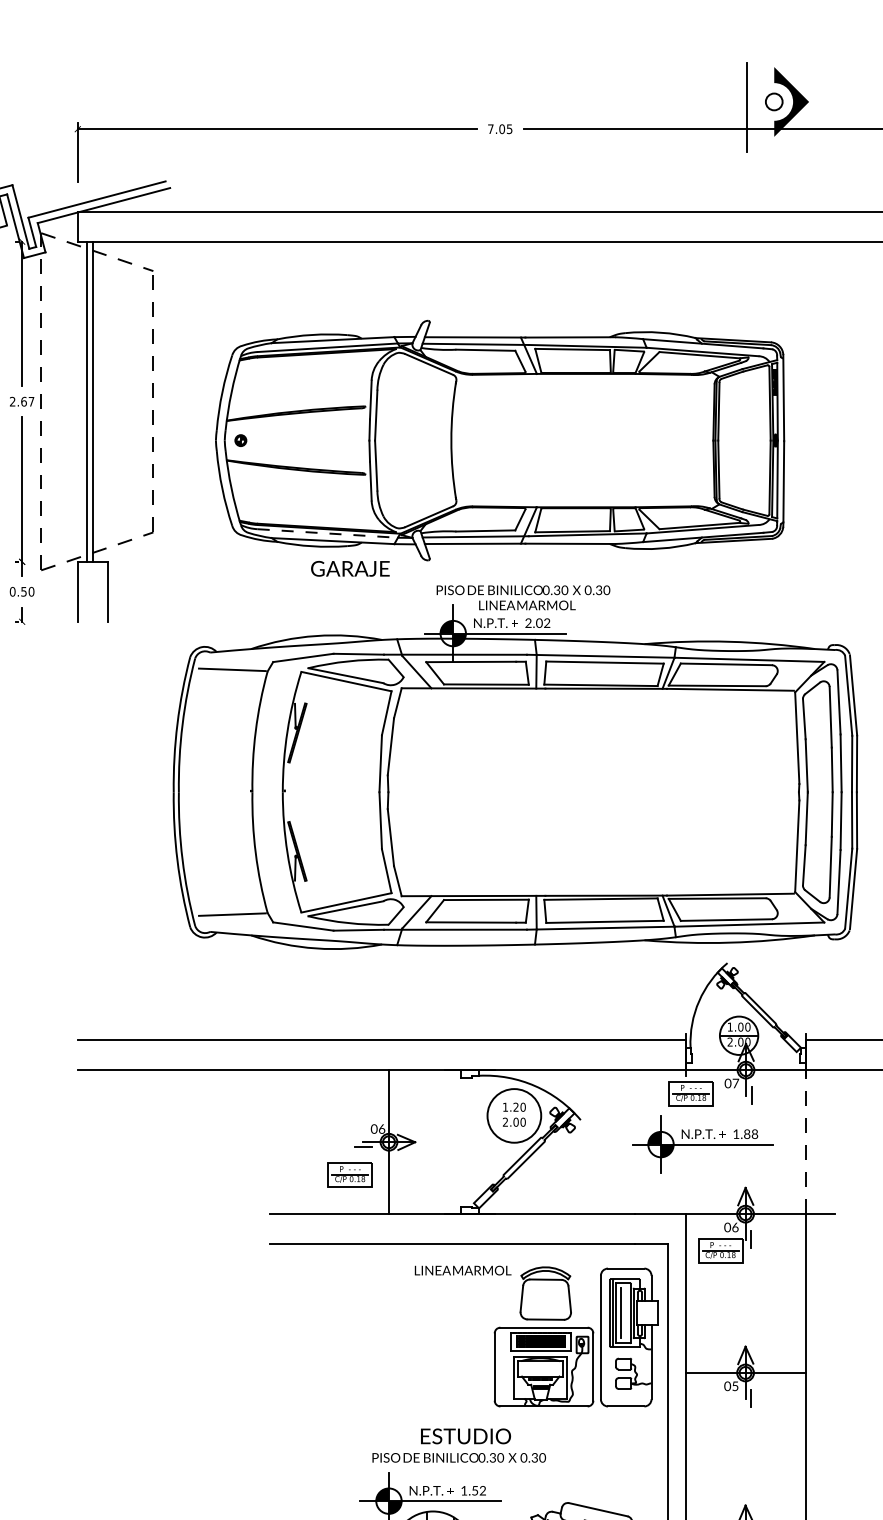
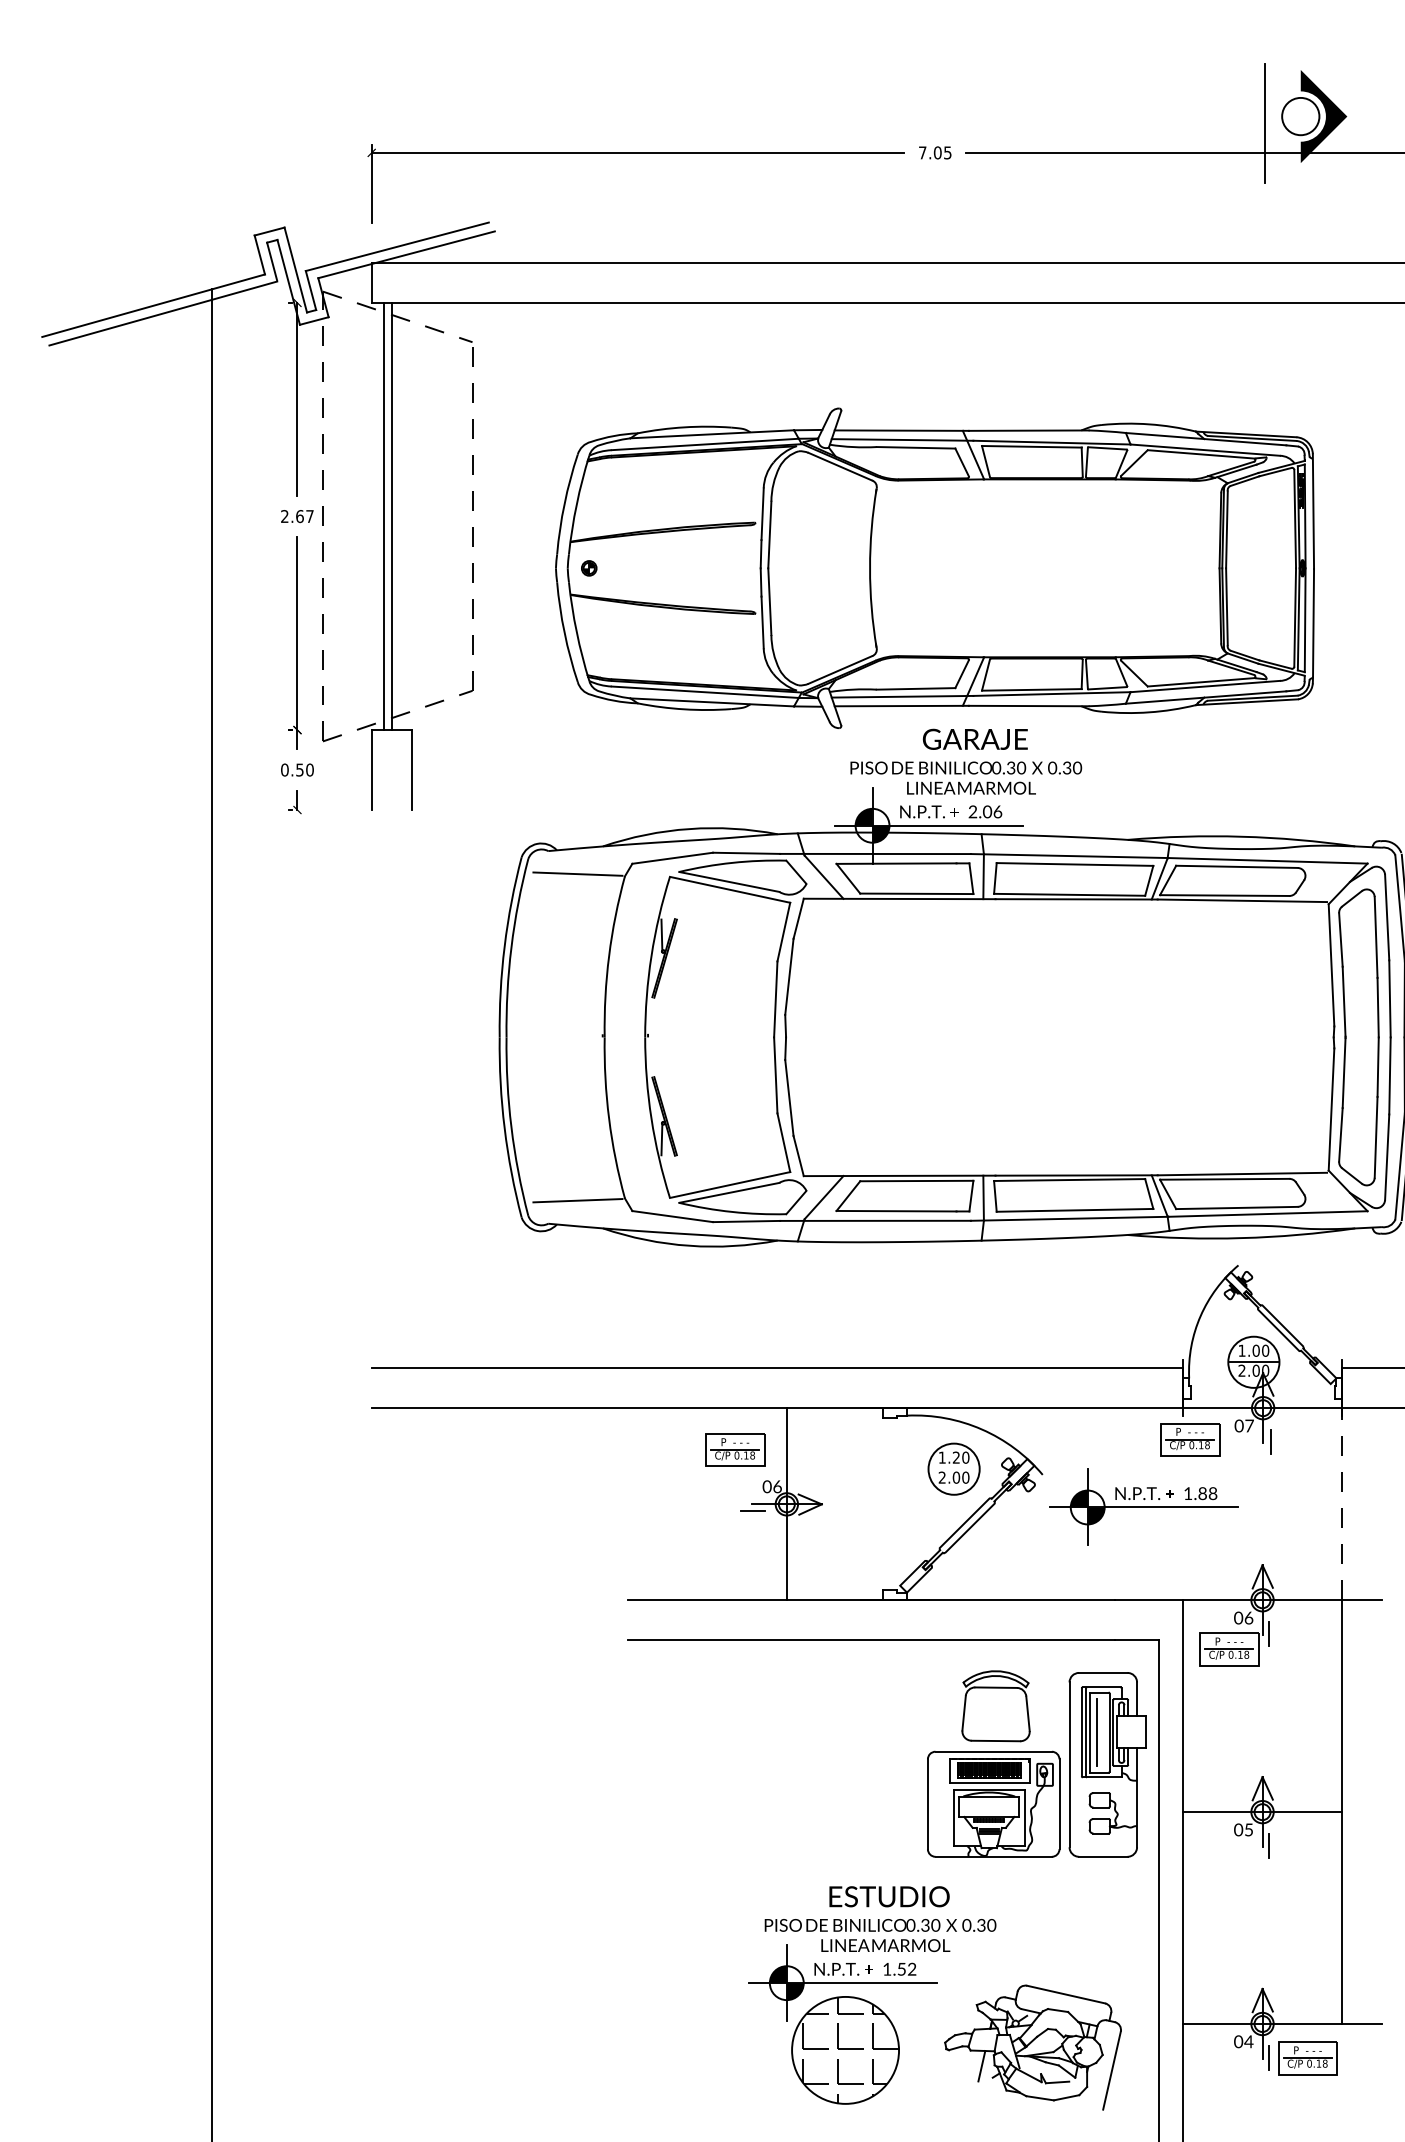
circle: (774, 101) -> (1300, 116), size x1.67
line: (328, 533) -> (705, 692), dashed -> solid
text: (349, 568) -> (974, 738), moved
text: (546, 622) -> (997, 811), 2.02 -> 2.06
circle: (513, 1115) -> (953, 1468), size x0.71
part: (702, 1143) -> (1143, 1506), moved
part: (350, 1174) -> (735, 1449), moved
text: (462, 1270) -> (885, 1945), moved

